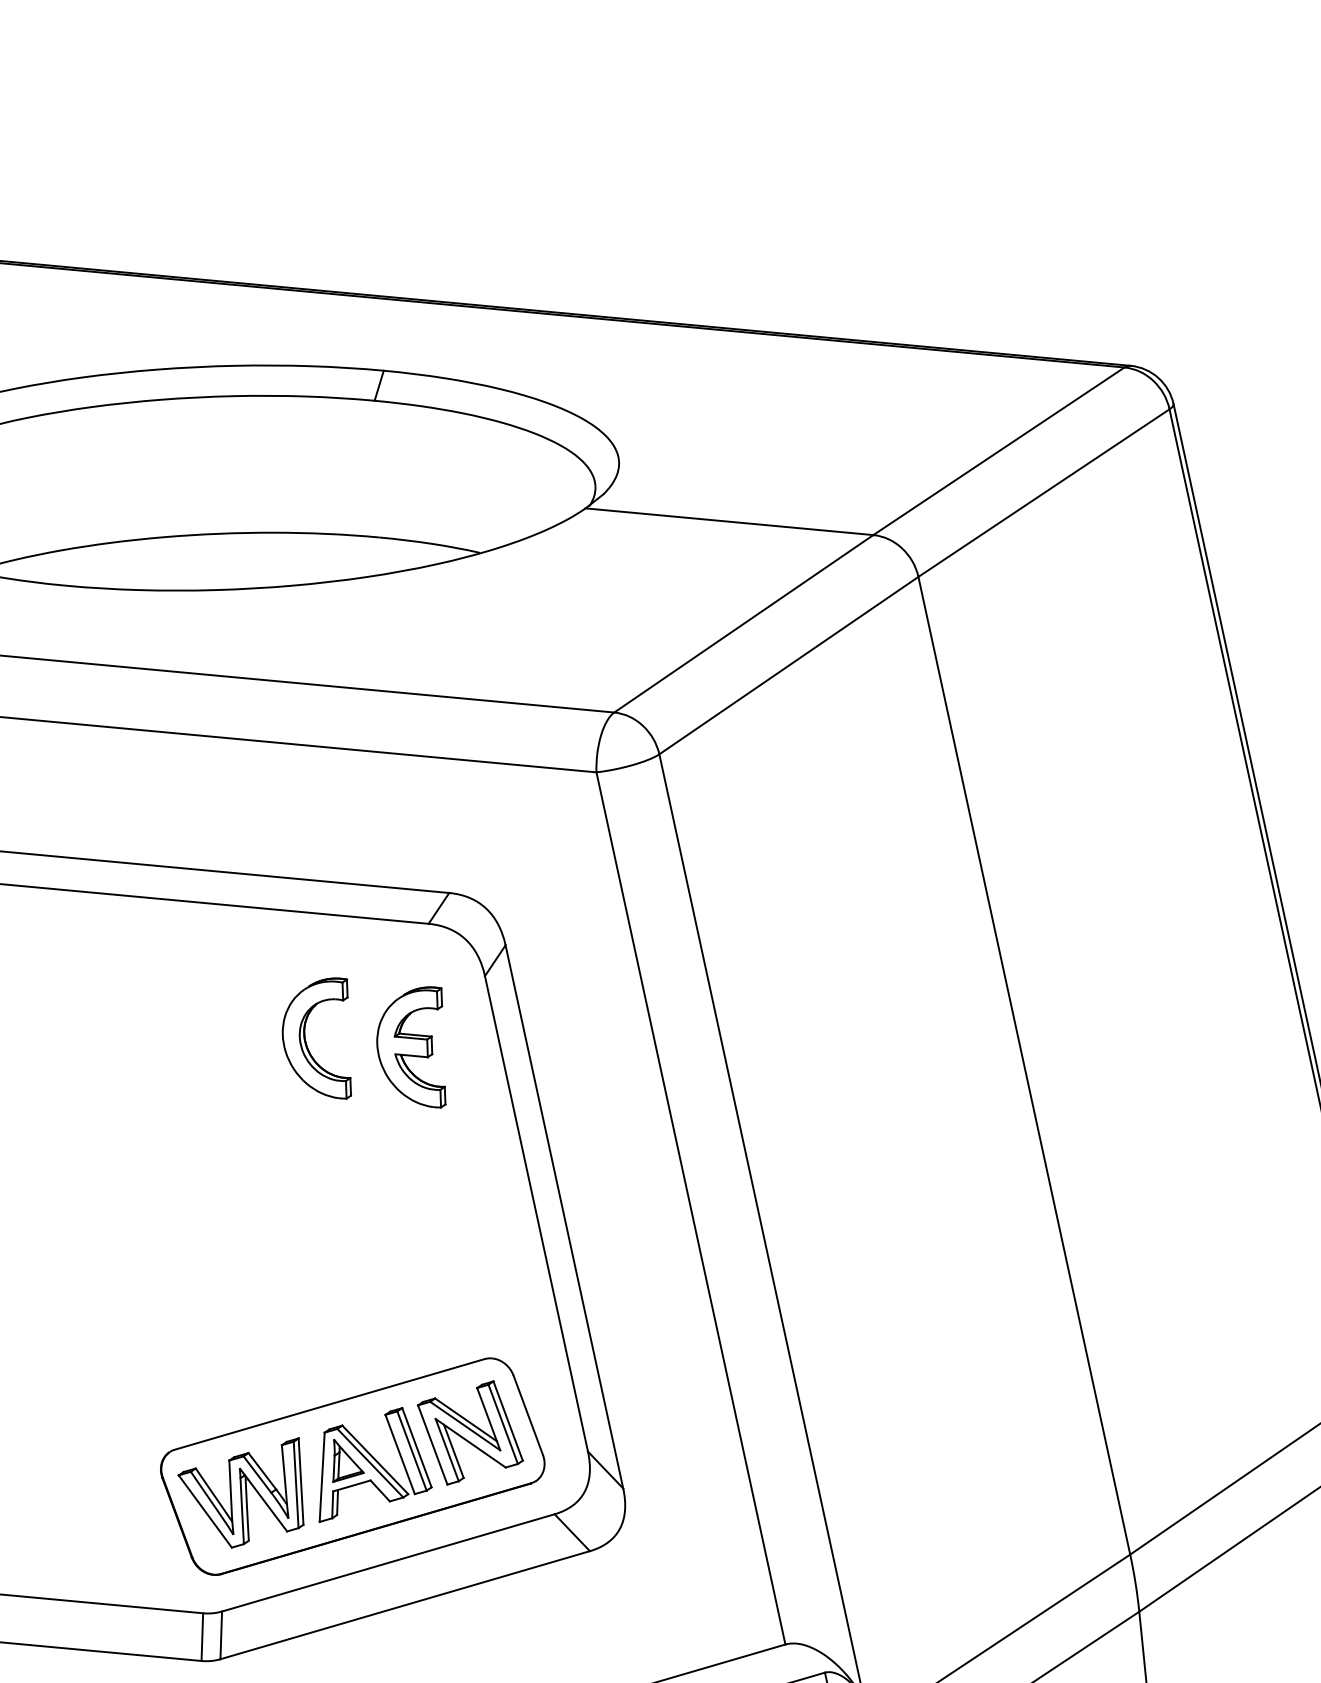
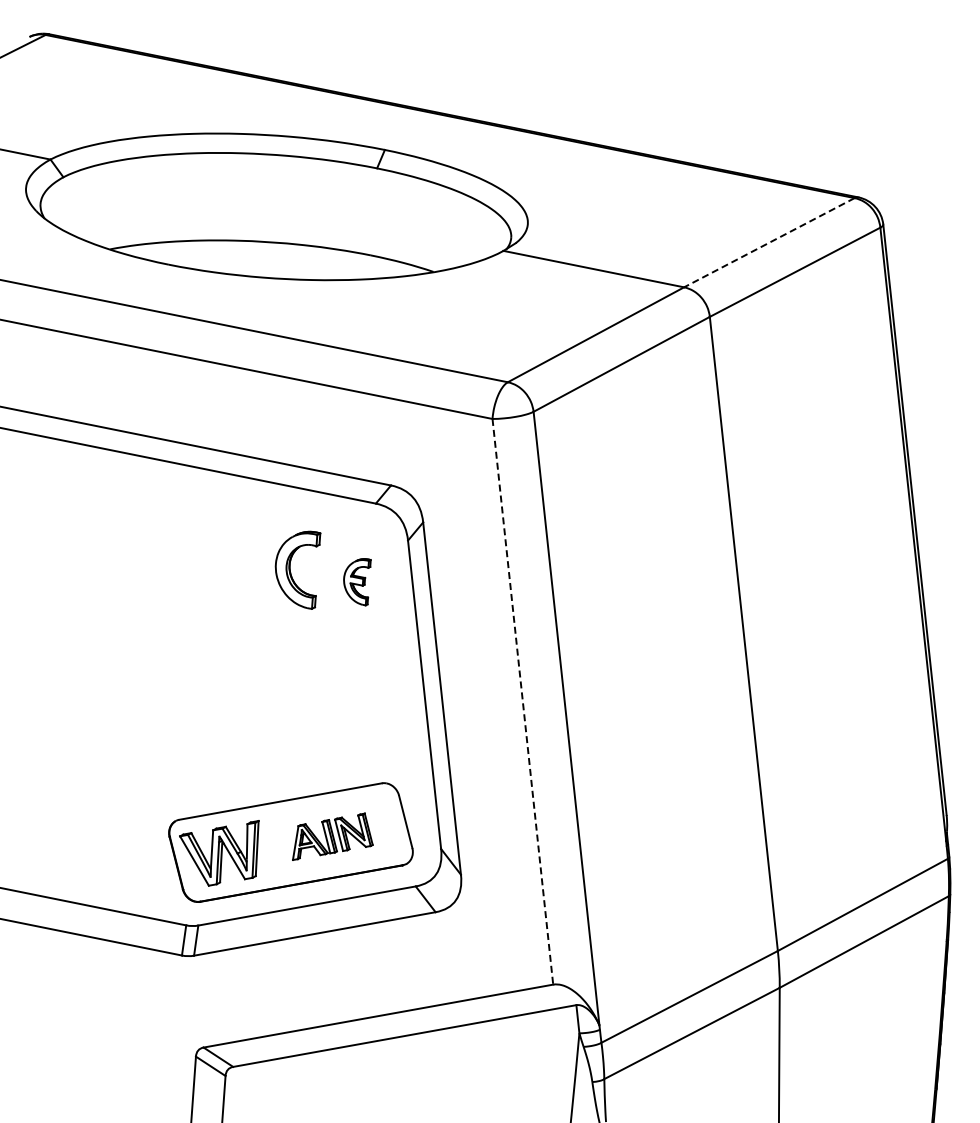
line: (997, 451) -> (768, 242), solid -> dashed
part: (412, 1048) -> (357, 581), size x0.6
line: (690, 1209) -> (522, 702), solid -> dashed
part: (416, 1450) -> (332, 836), size x0.6

